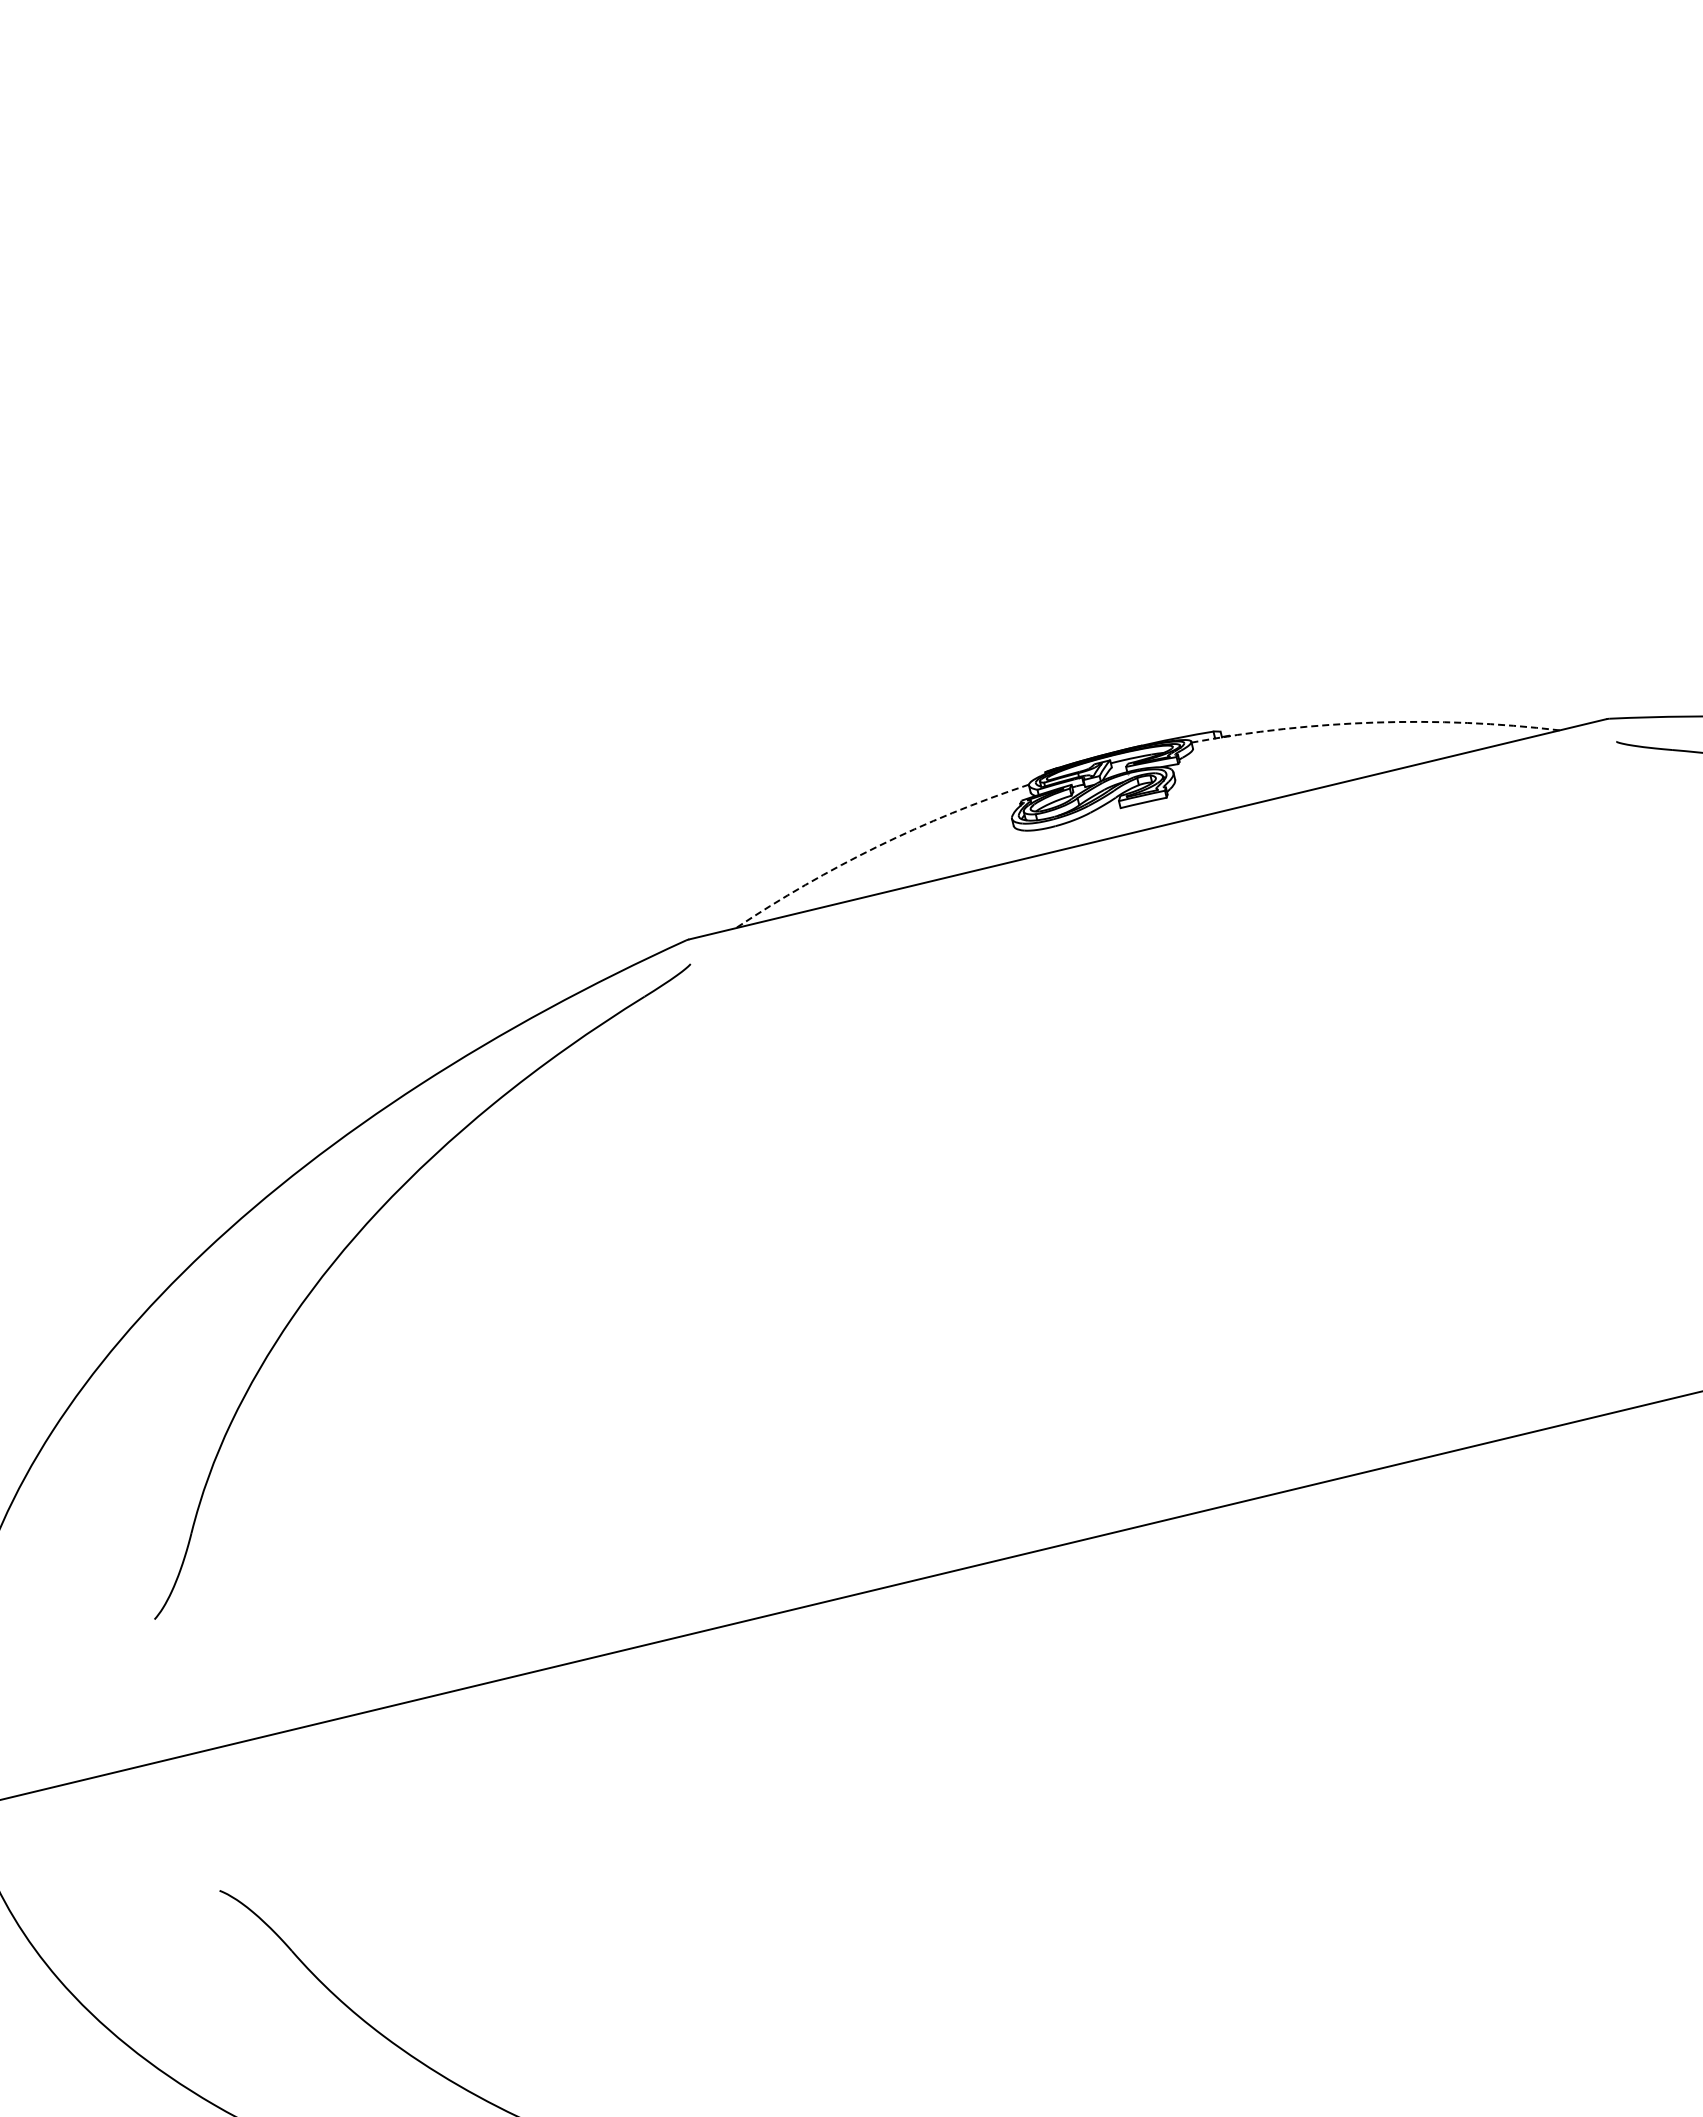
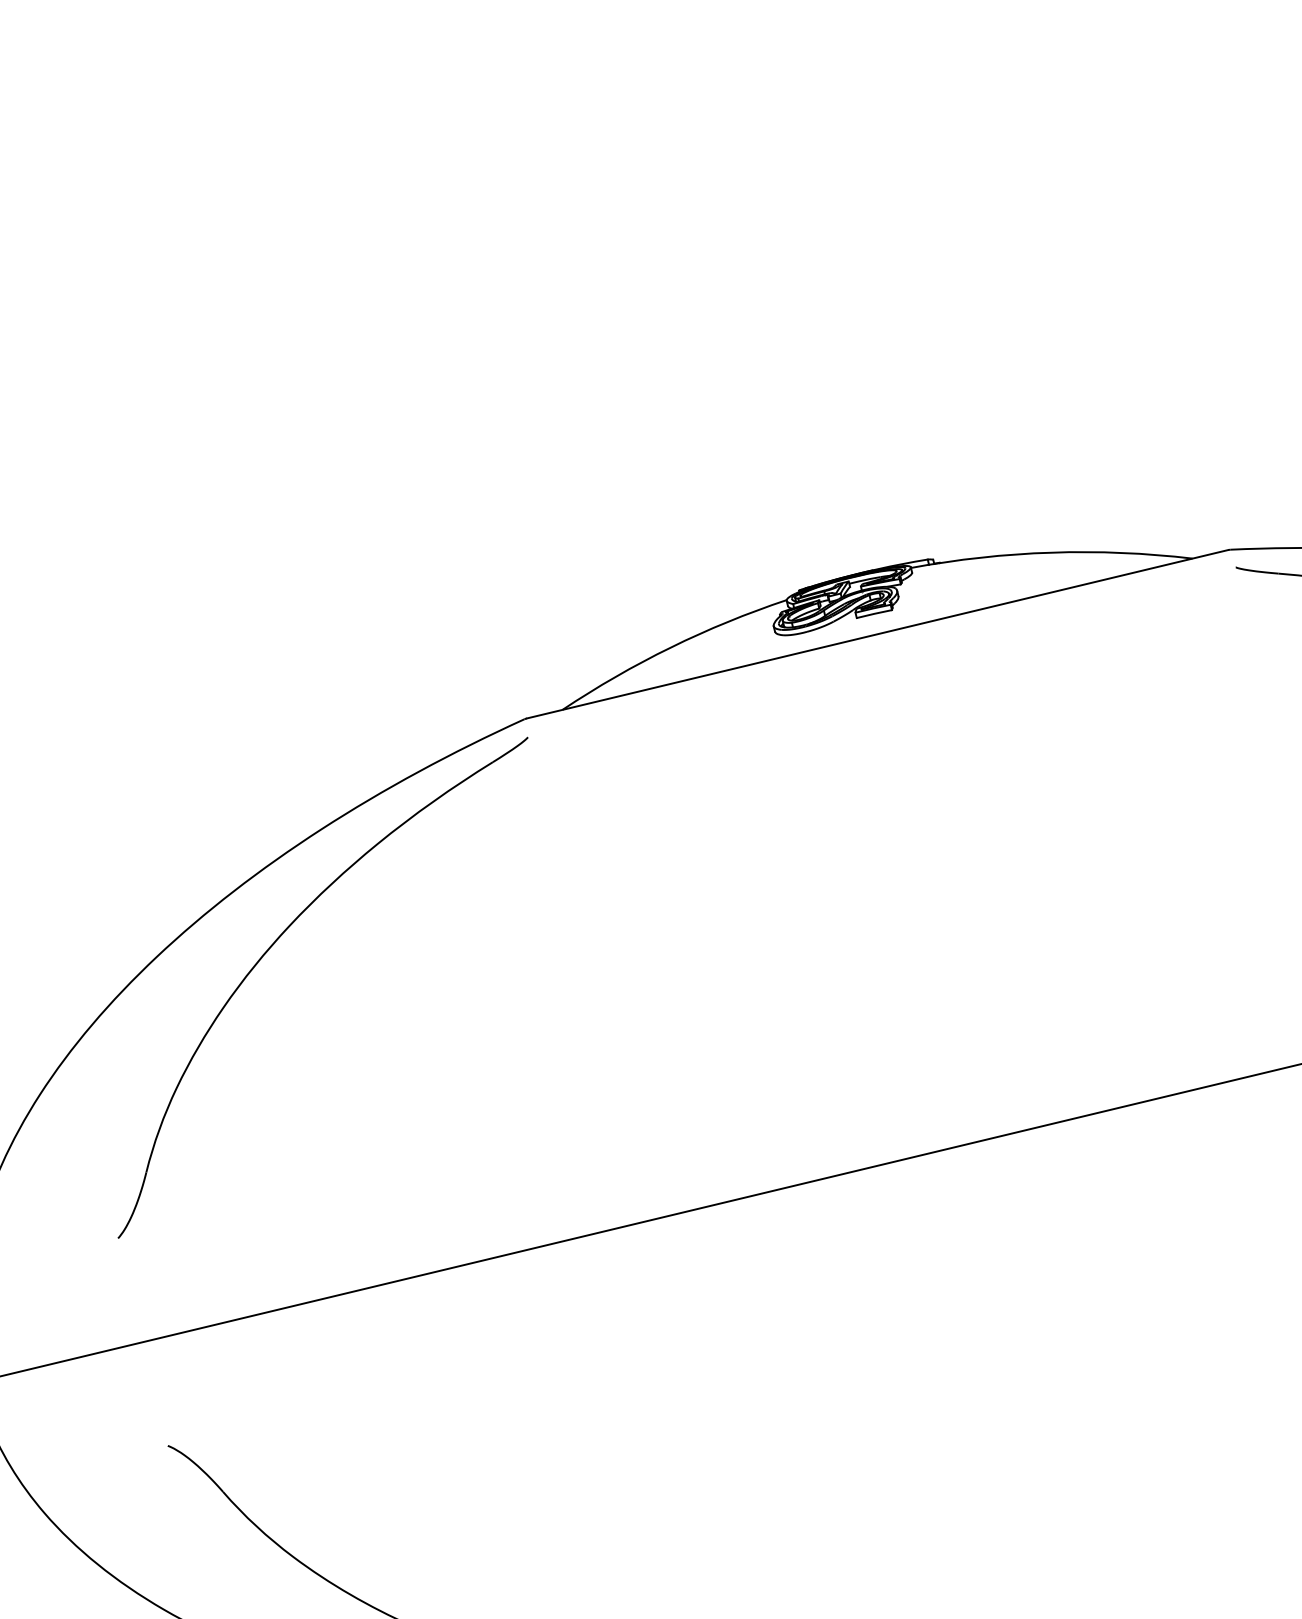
arc: (1375, 722) -> (1051, 552), dashed -> solid
arc: (877, 846) -> (670, 647), dashed -> solid

